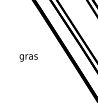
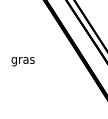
text: (28, 57) -> (22, 61), moved

